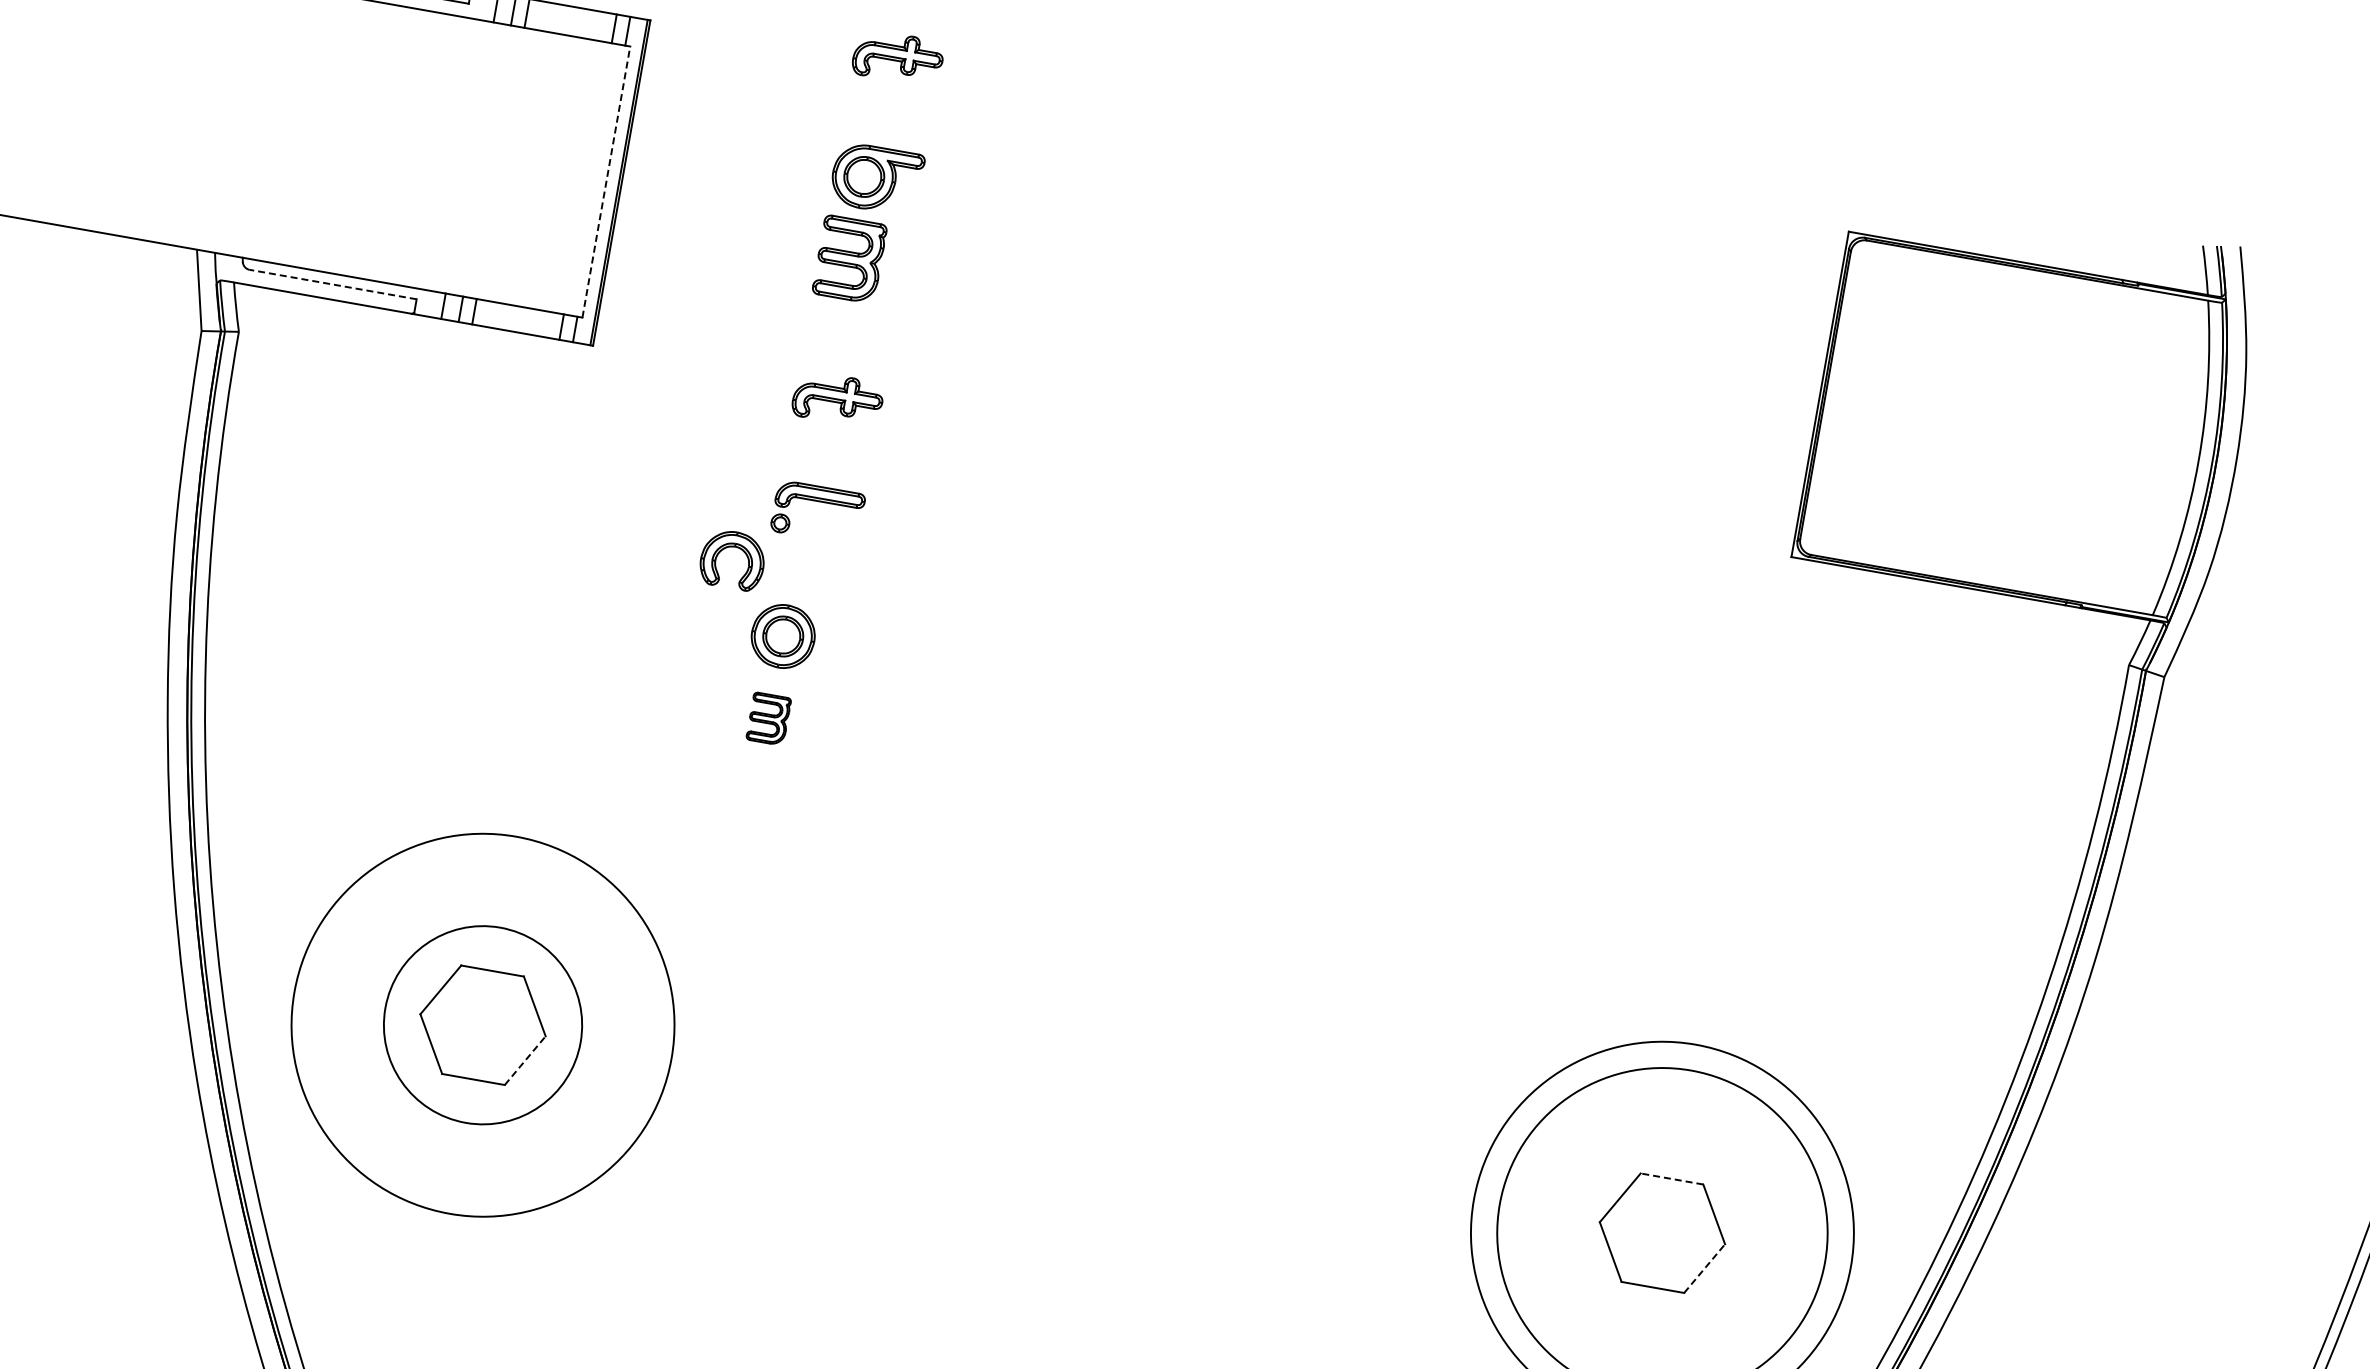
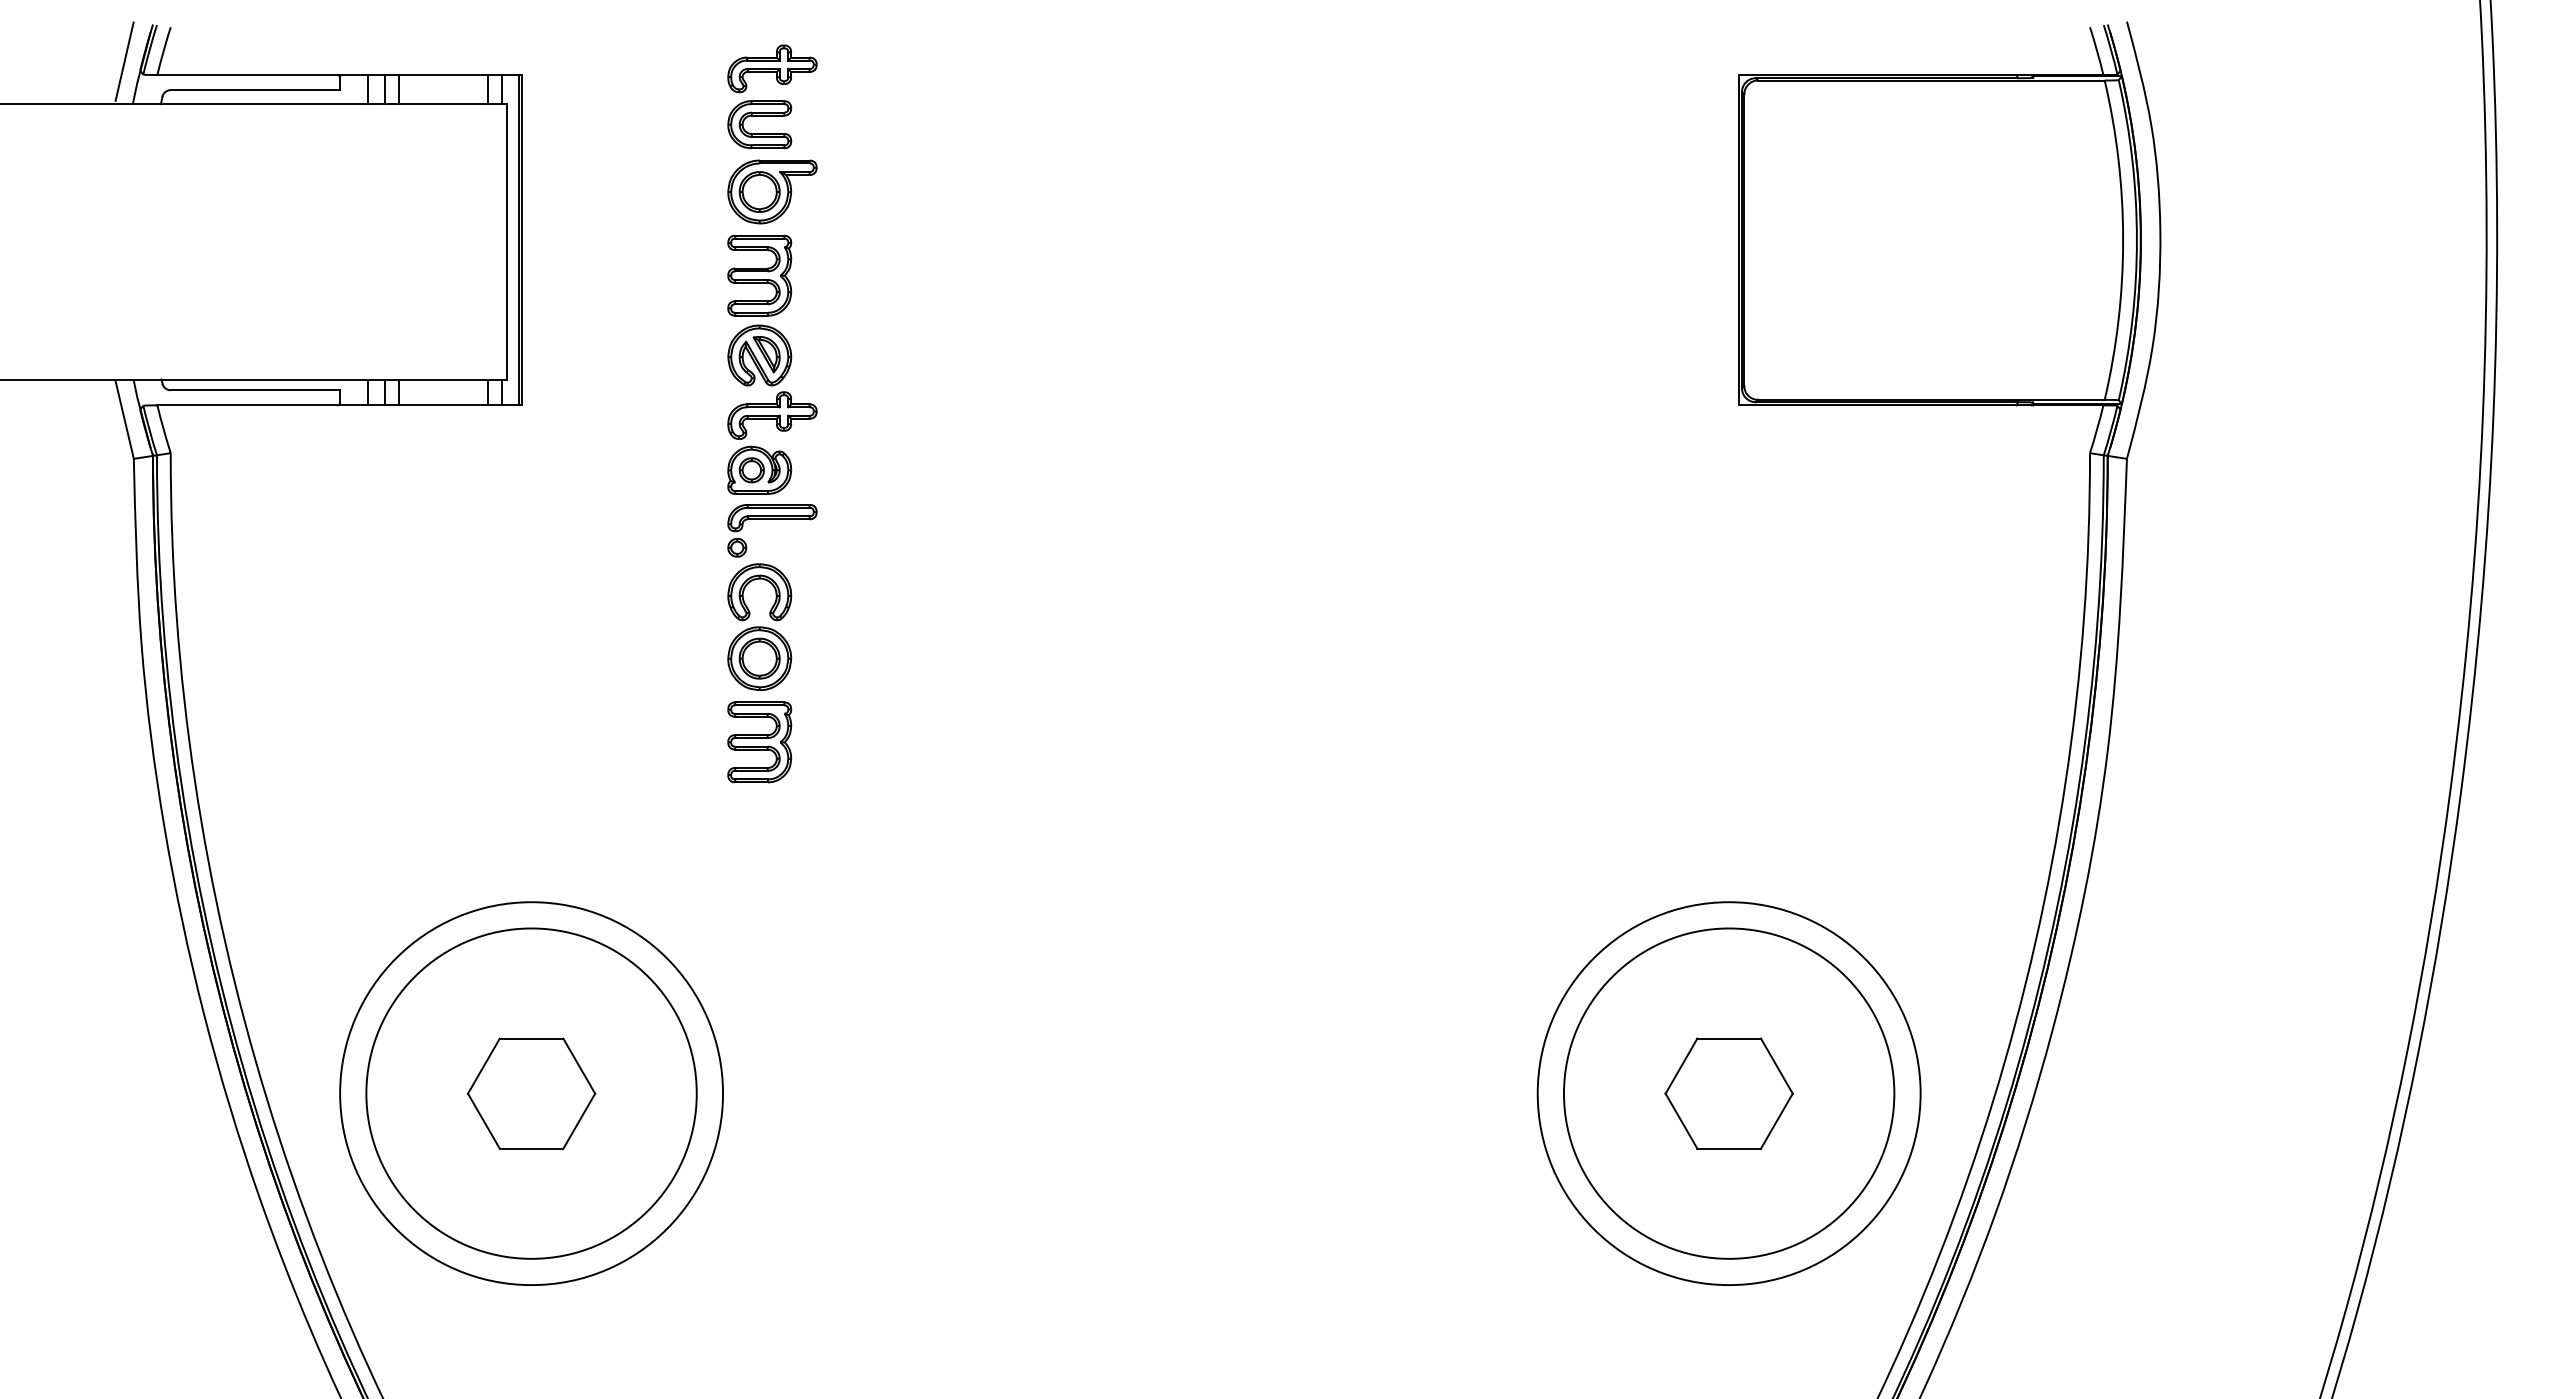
part: (877, 102) -> (759, 116), added
line: (606, 181) -> (506, 241), dashed -> solid
line: (333, 284) -> (255, 390), dashed -> solid
part: (835, 337) -> (759, 355), added
part: (815, 450) -> (759, 469), added
part: (730, 547) -> (755, 580), moved
part: (768, 719) -> (759, 742), size x1.67
circle: (482, 1025) -> (531, 1093), size x1.67
line: (525, 1061) -> (579, 1121), dashed -> solid
line: (1672, 1178) -> (1729, 1038), dashed -> solid
line: (1704, 1268) -> (1776, 1121), dashed -> solid

